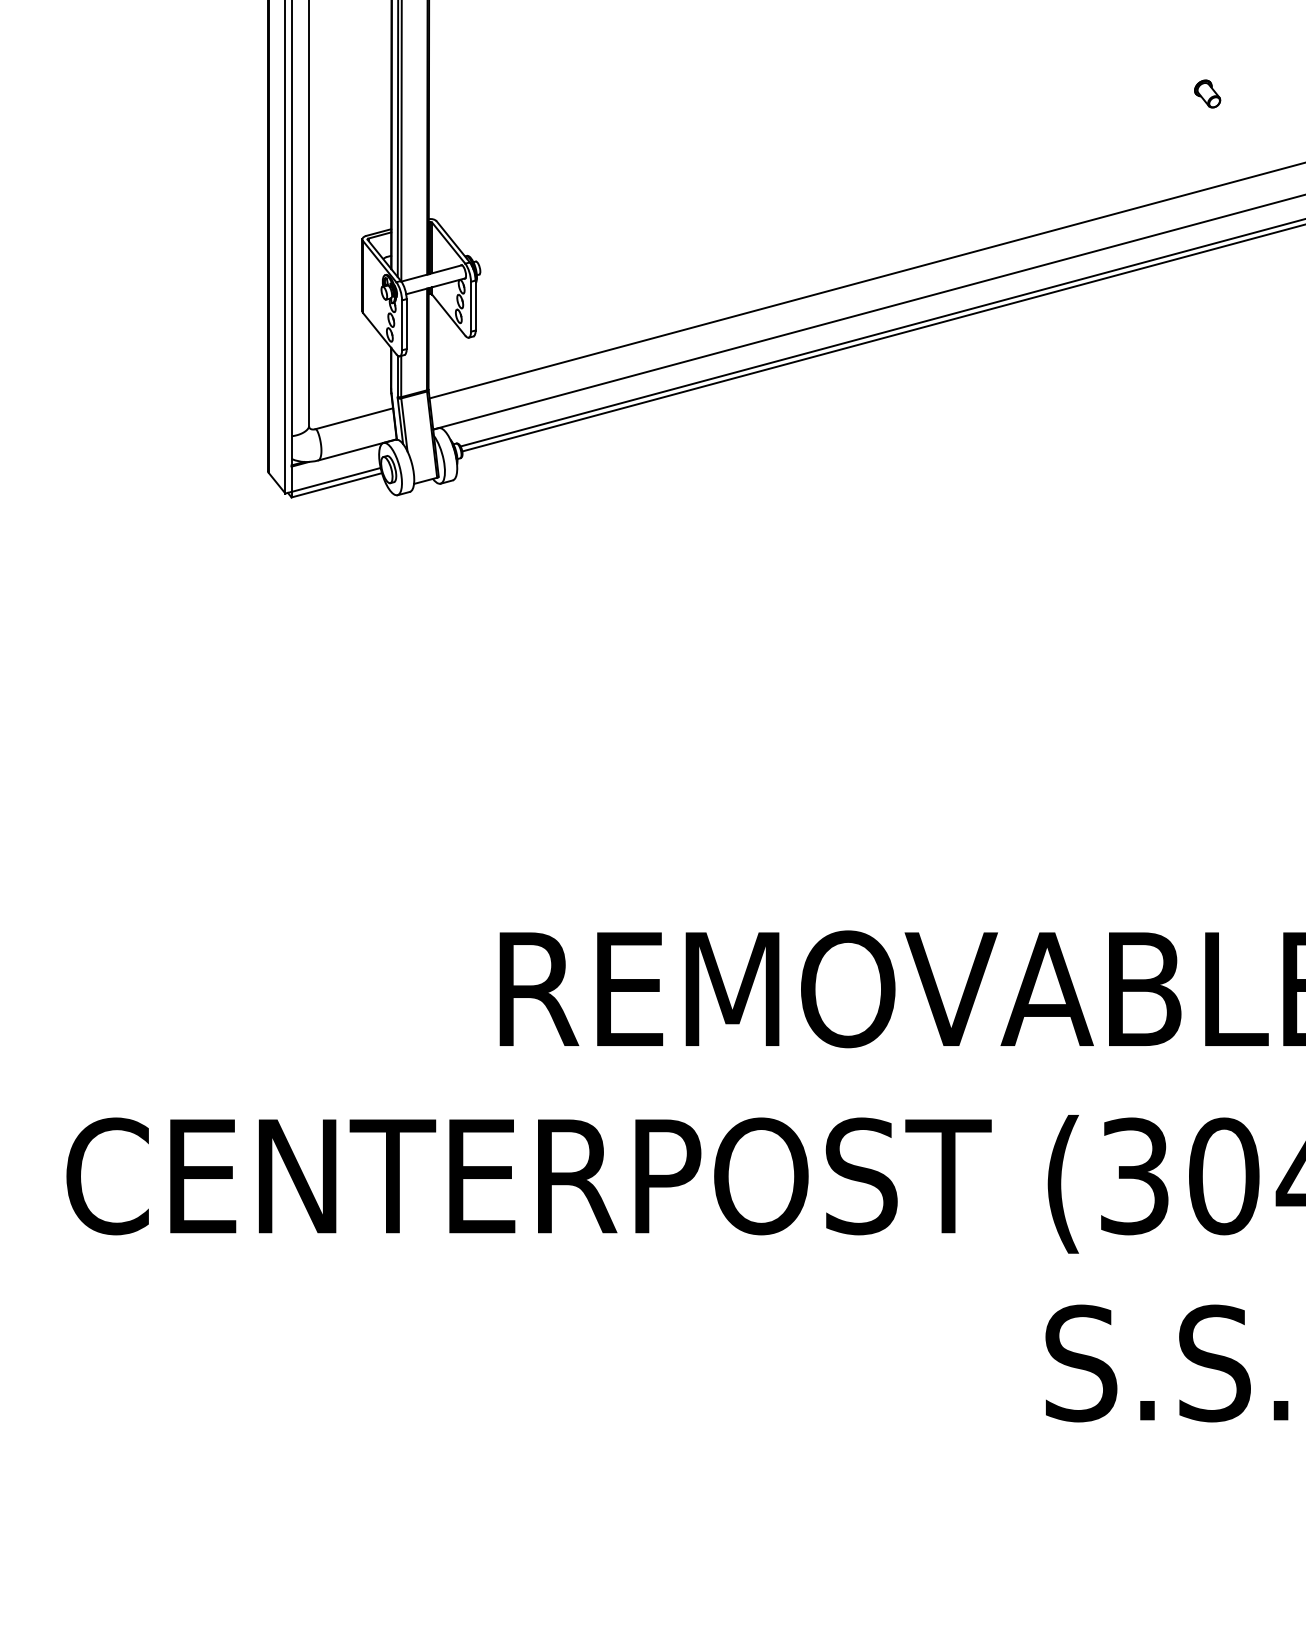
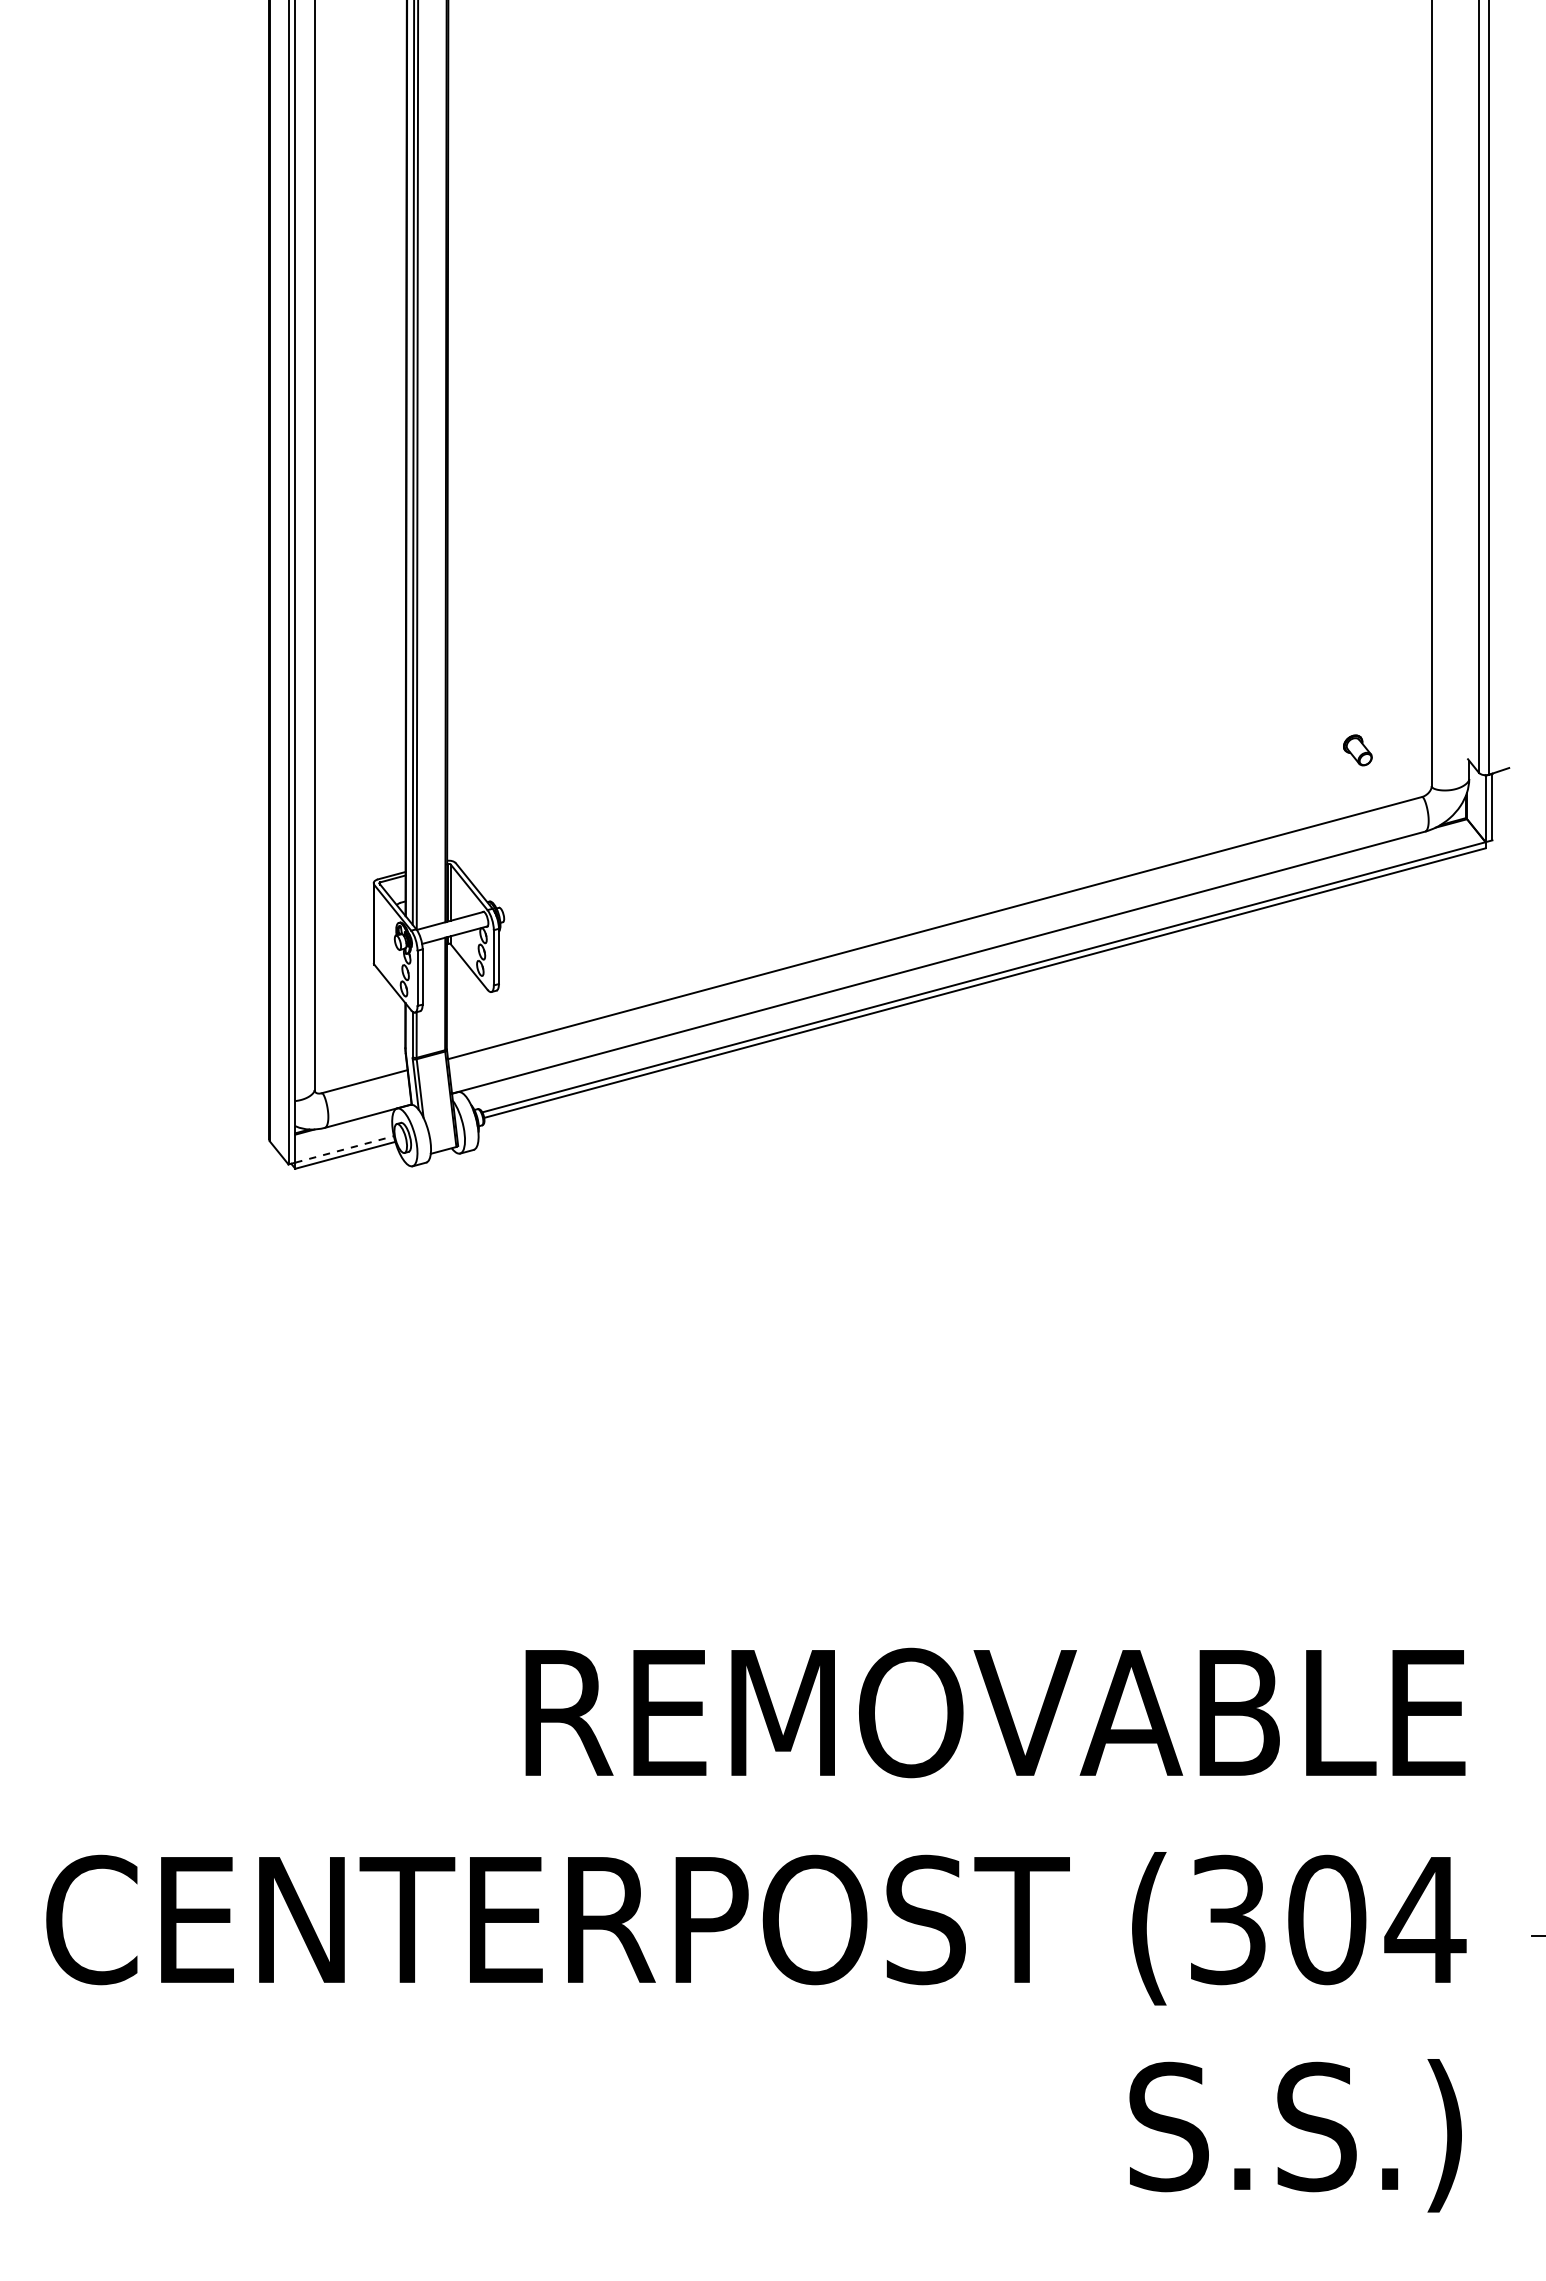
part: (1207, 94) -> (1357, 750), moved
line: (336, 480) -> (345, 1149), solid -> dashed

